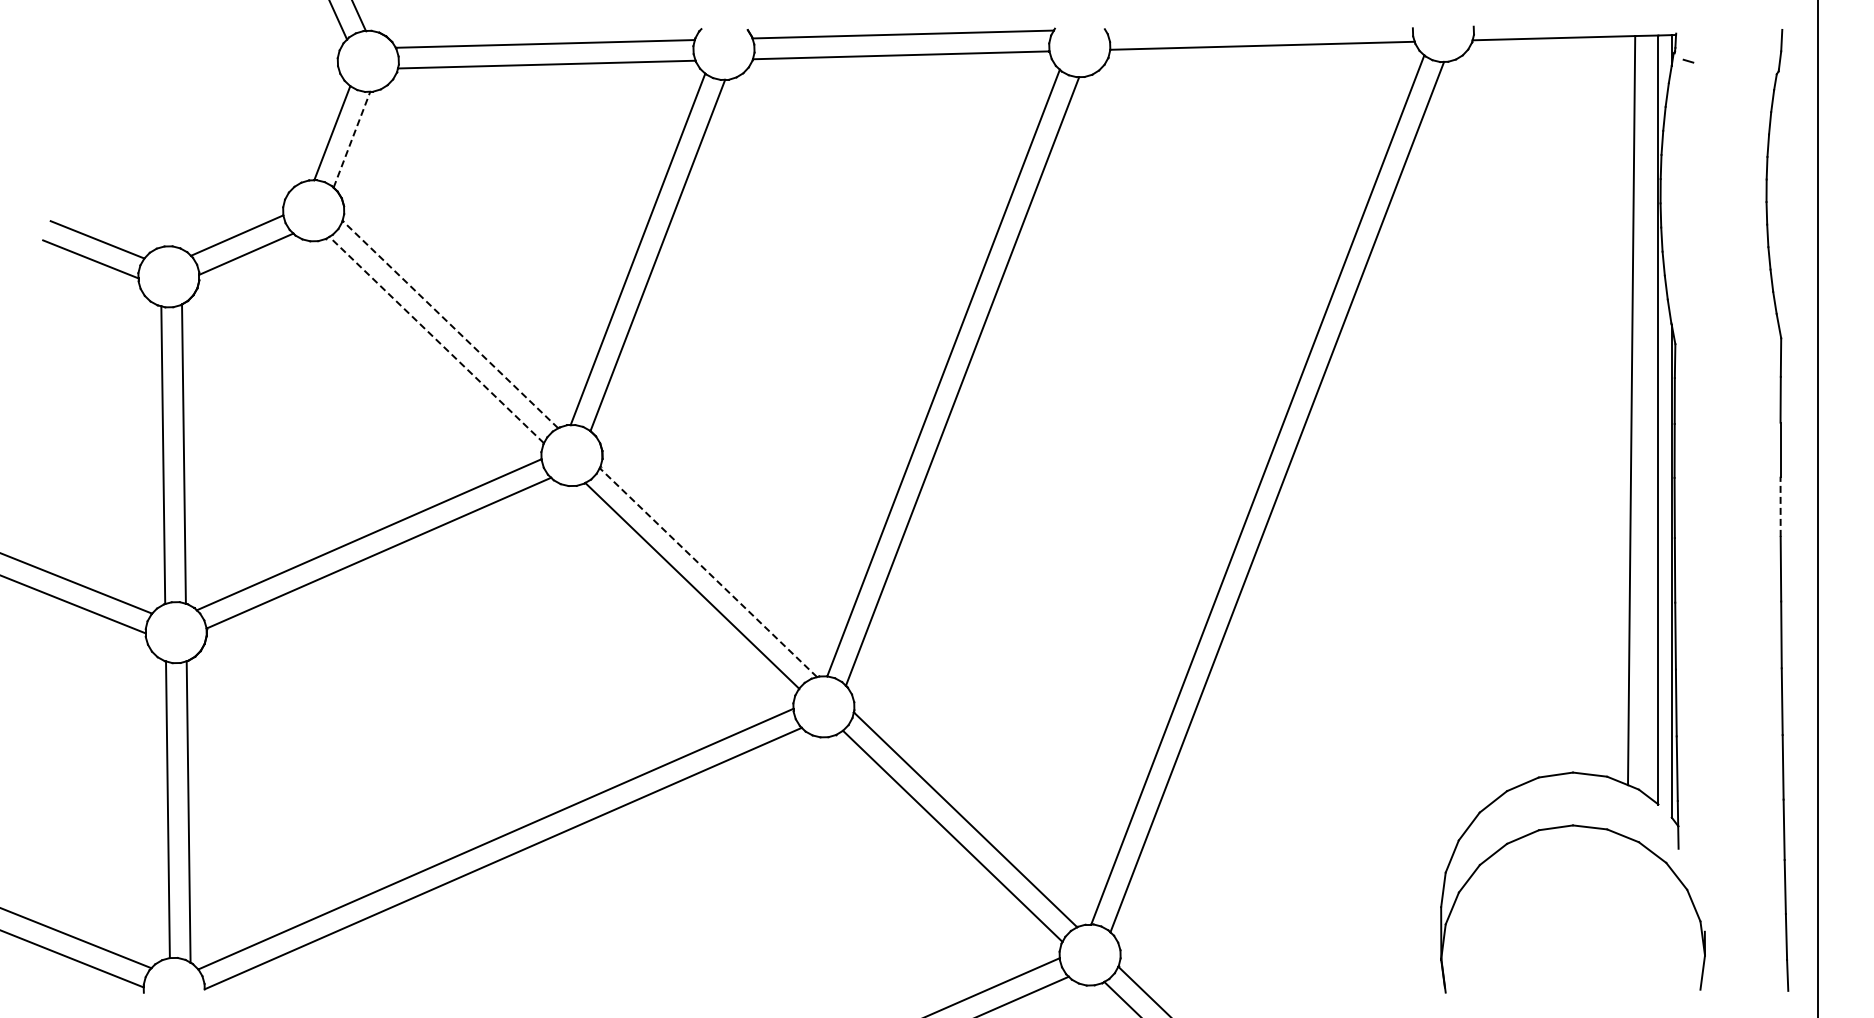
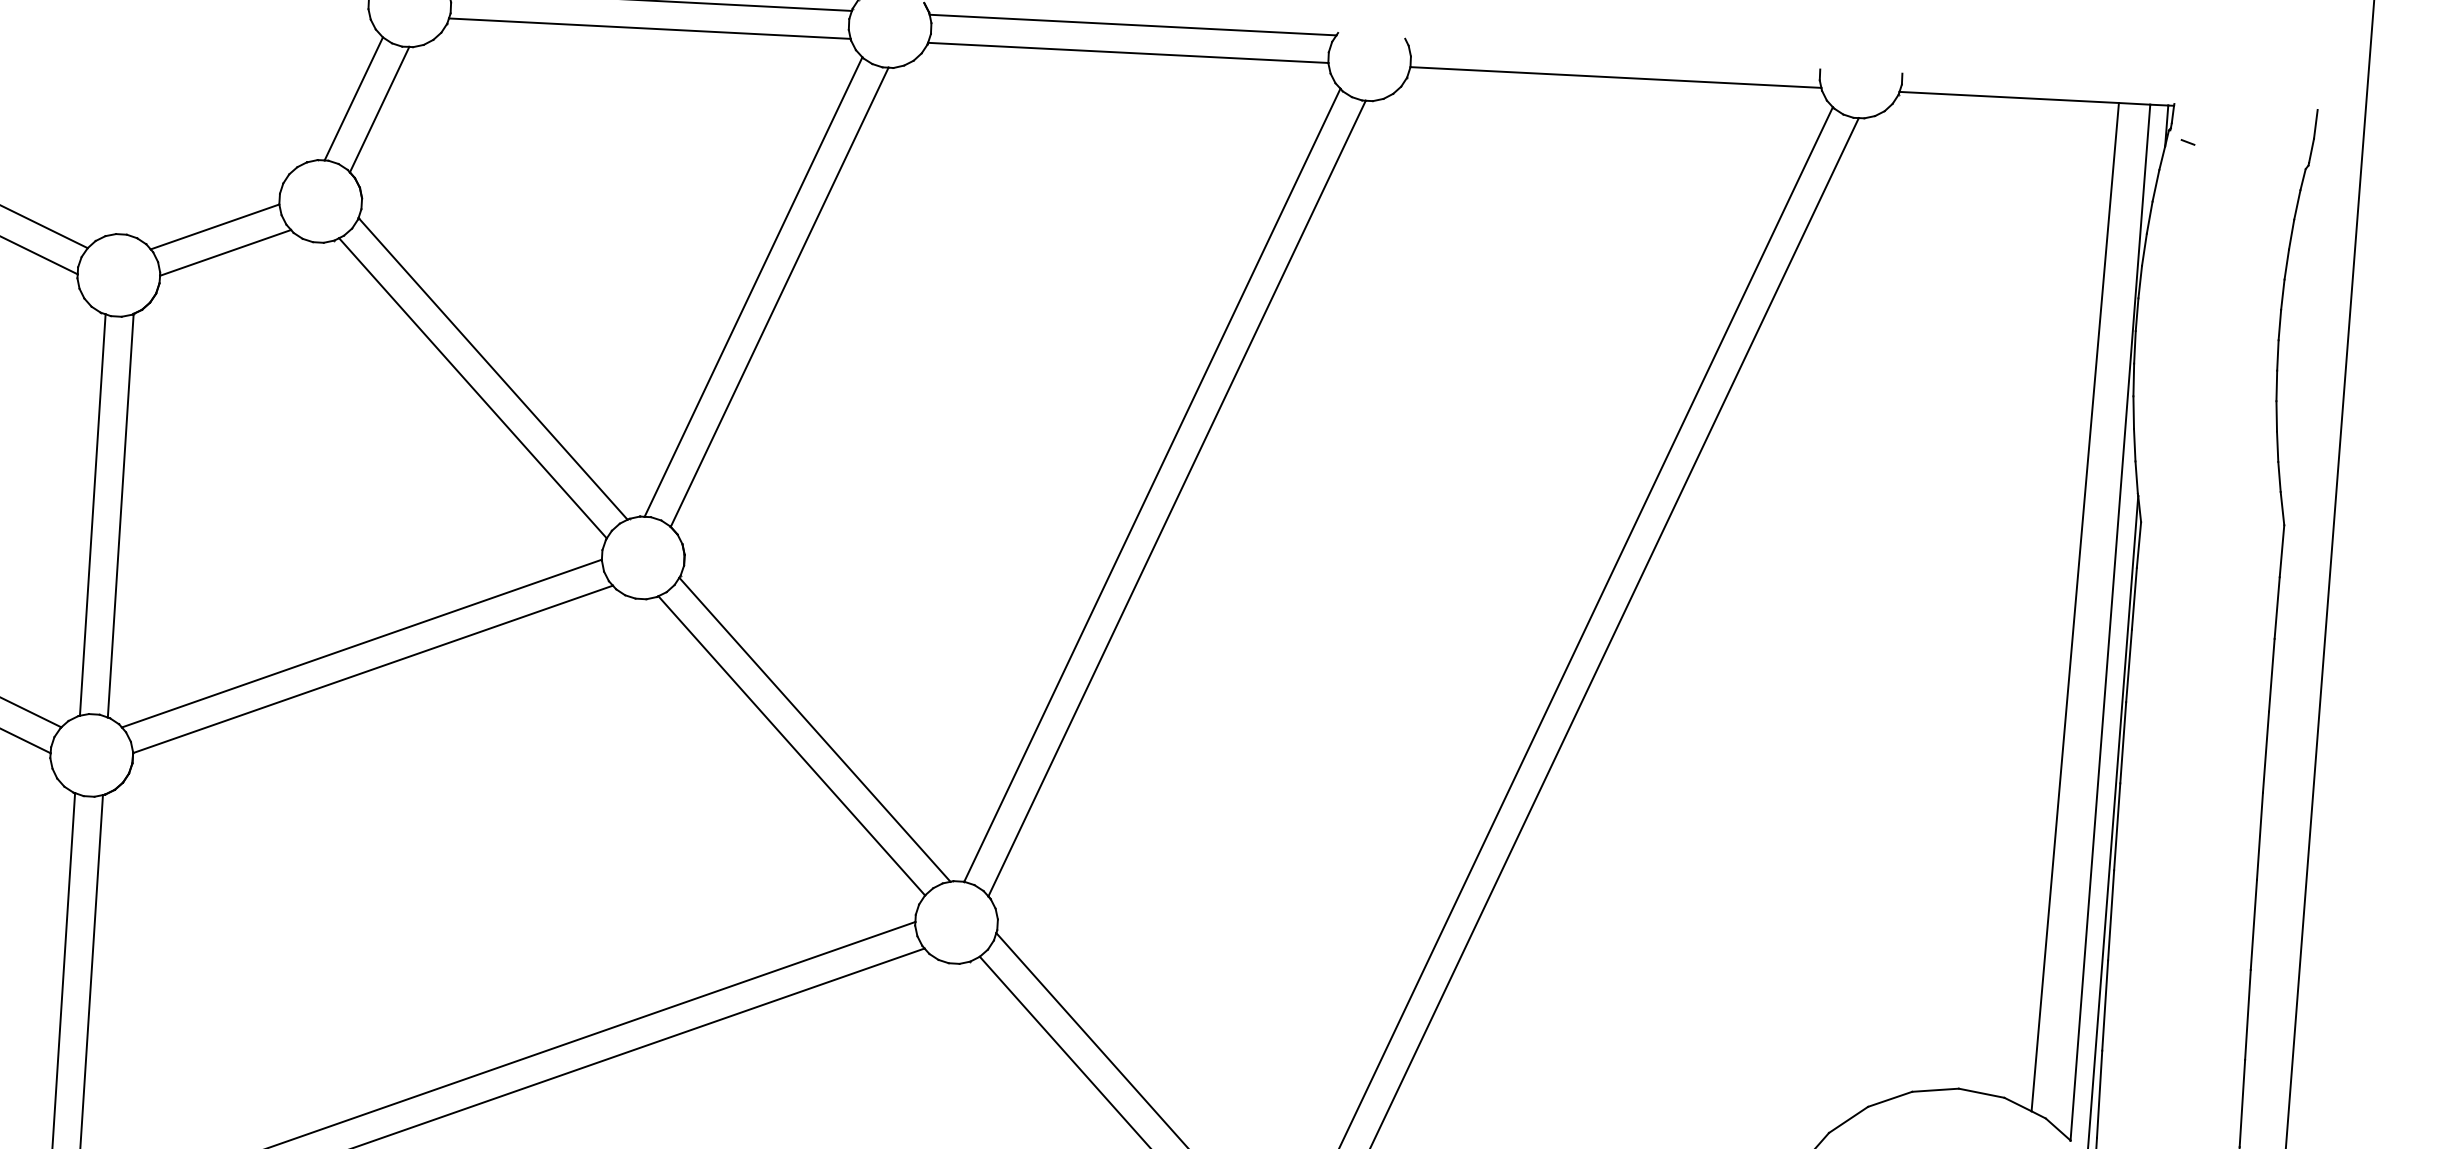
line: (352, 139) -> (380, 109), dashed -> solid
line: (450, 324) -> (493, 368), dashed -> solid
line: (436, 340) -> (472, 388), dashed -> solid
line: (1780, 506) -> (2265, 751), dashed -> solid
line: (708, 572) -> (815, 729), dashed -> solid

